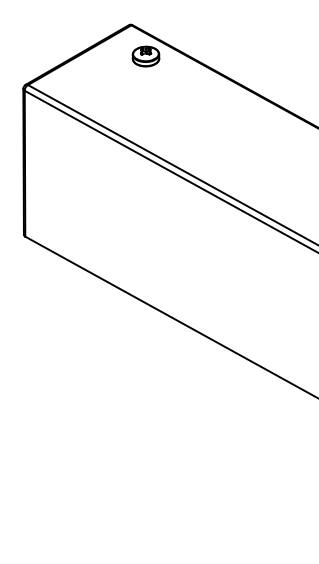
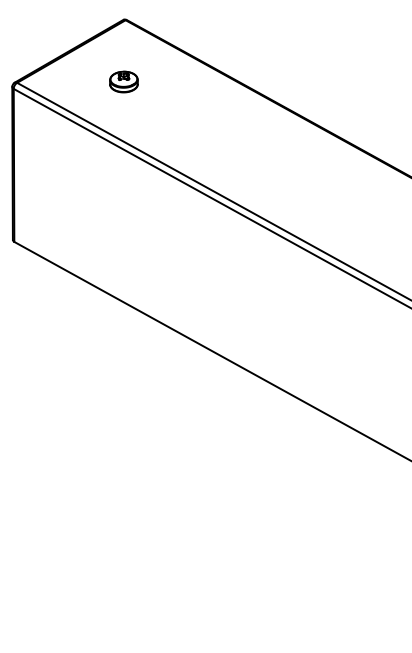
part: (145, 56) -> (123, 81), moved

